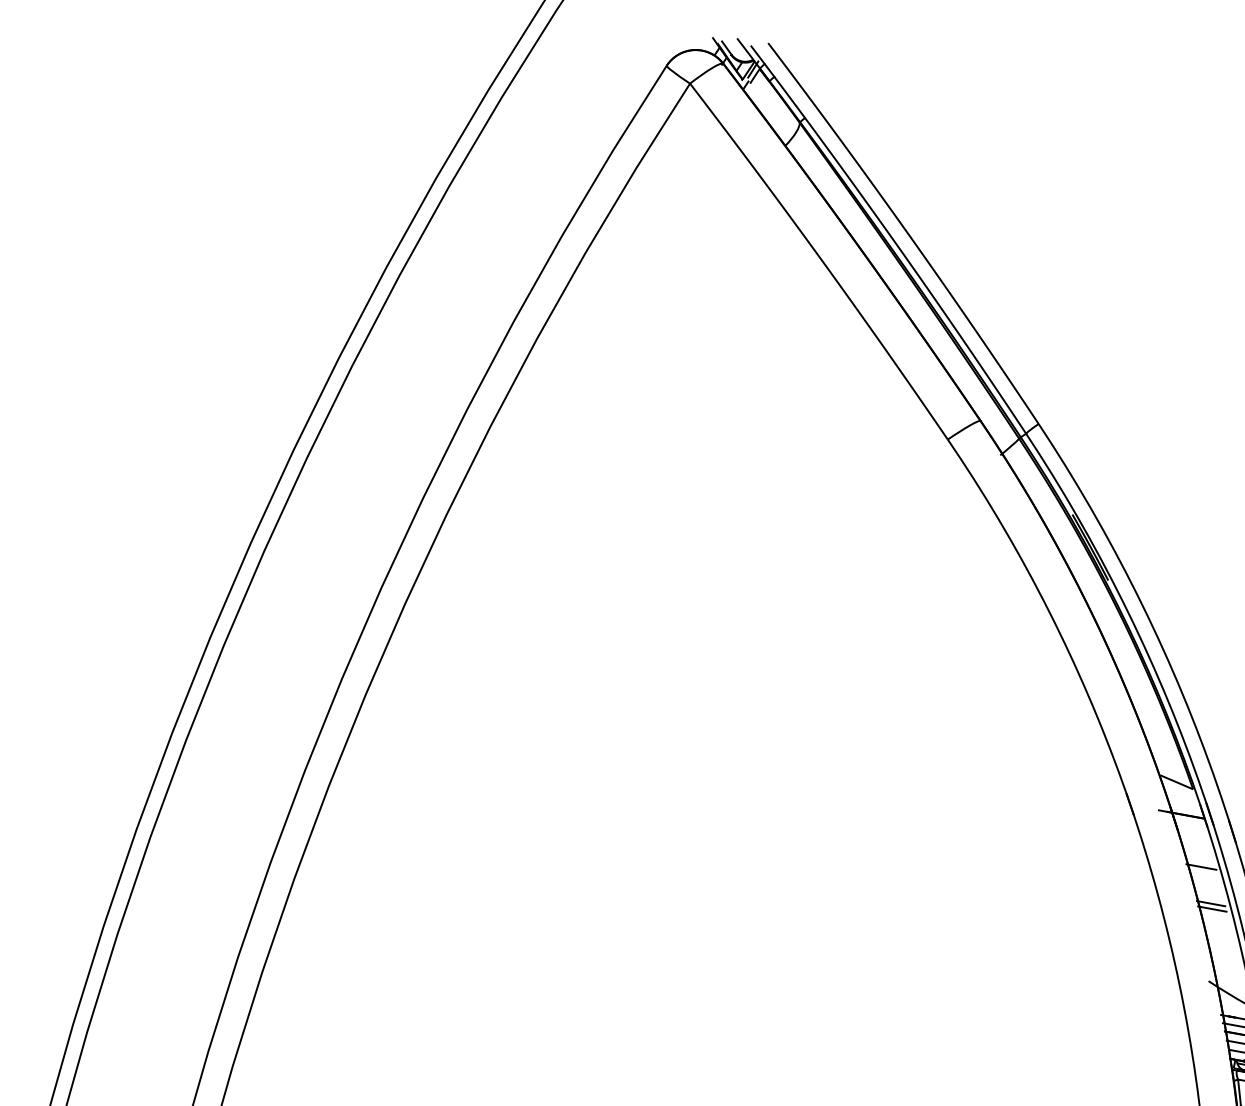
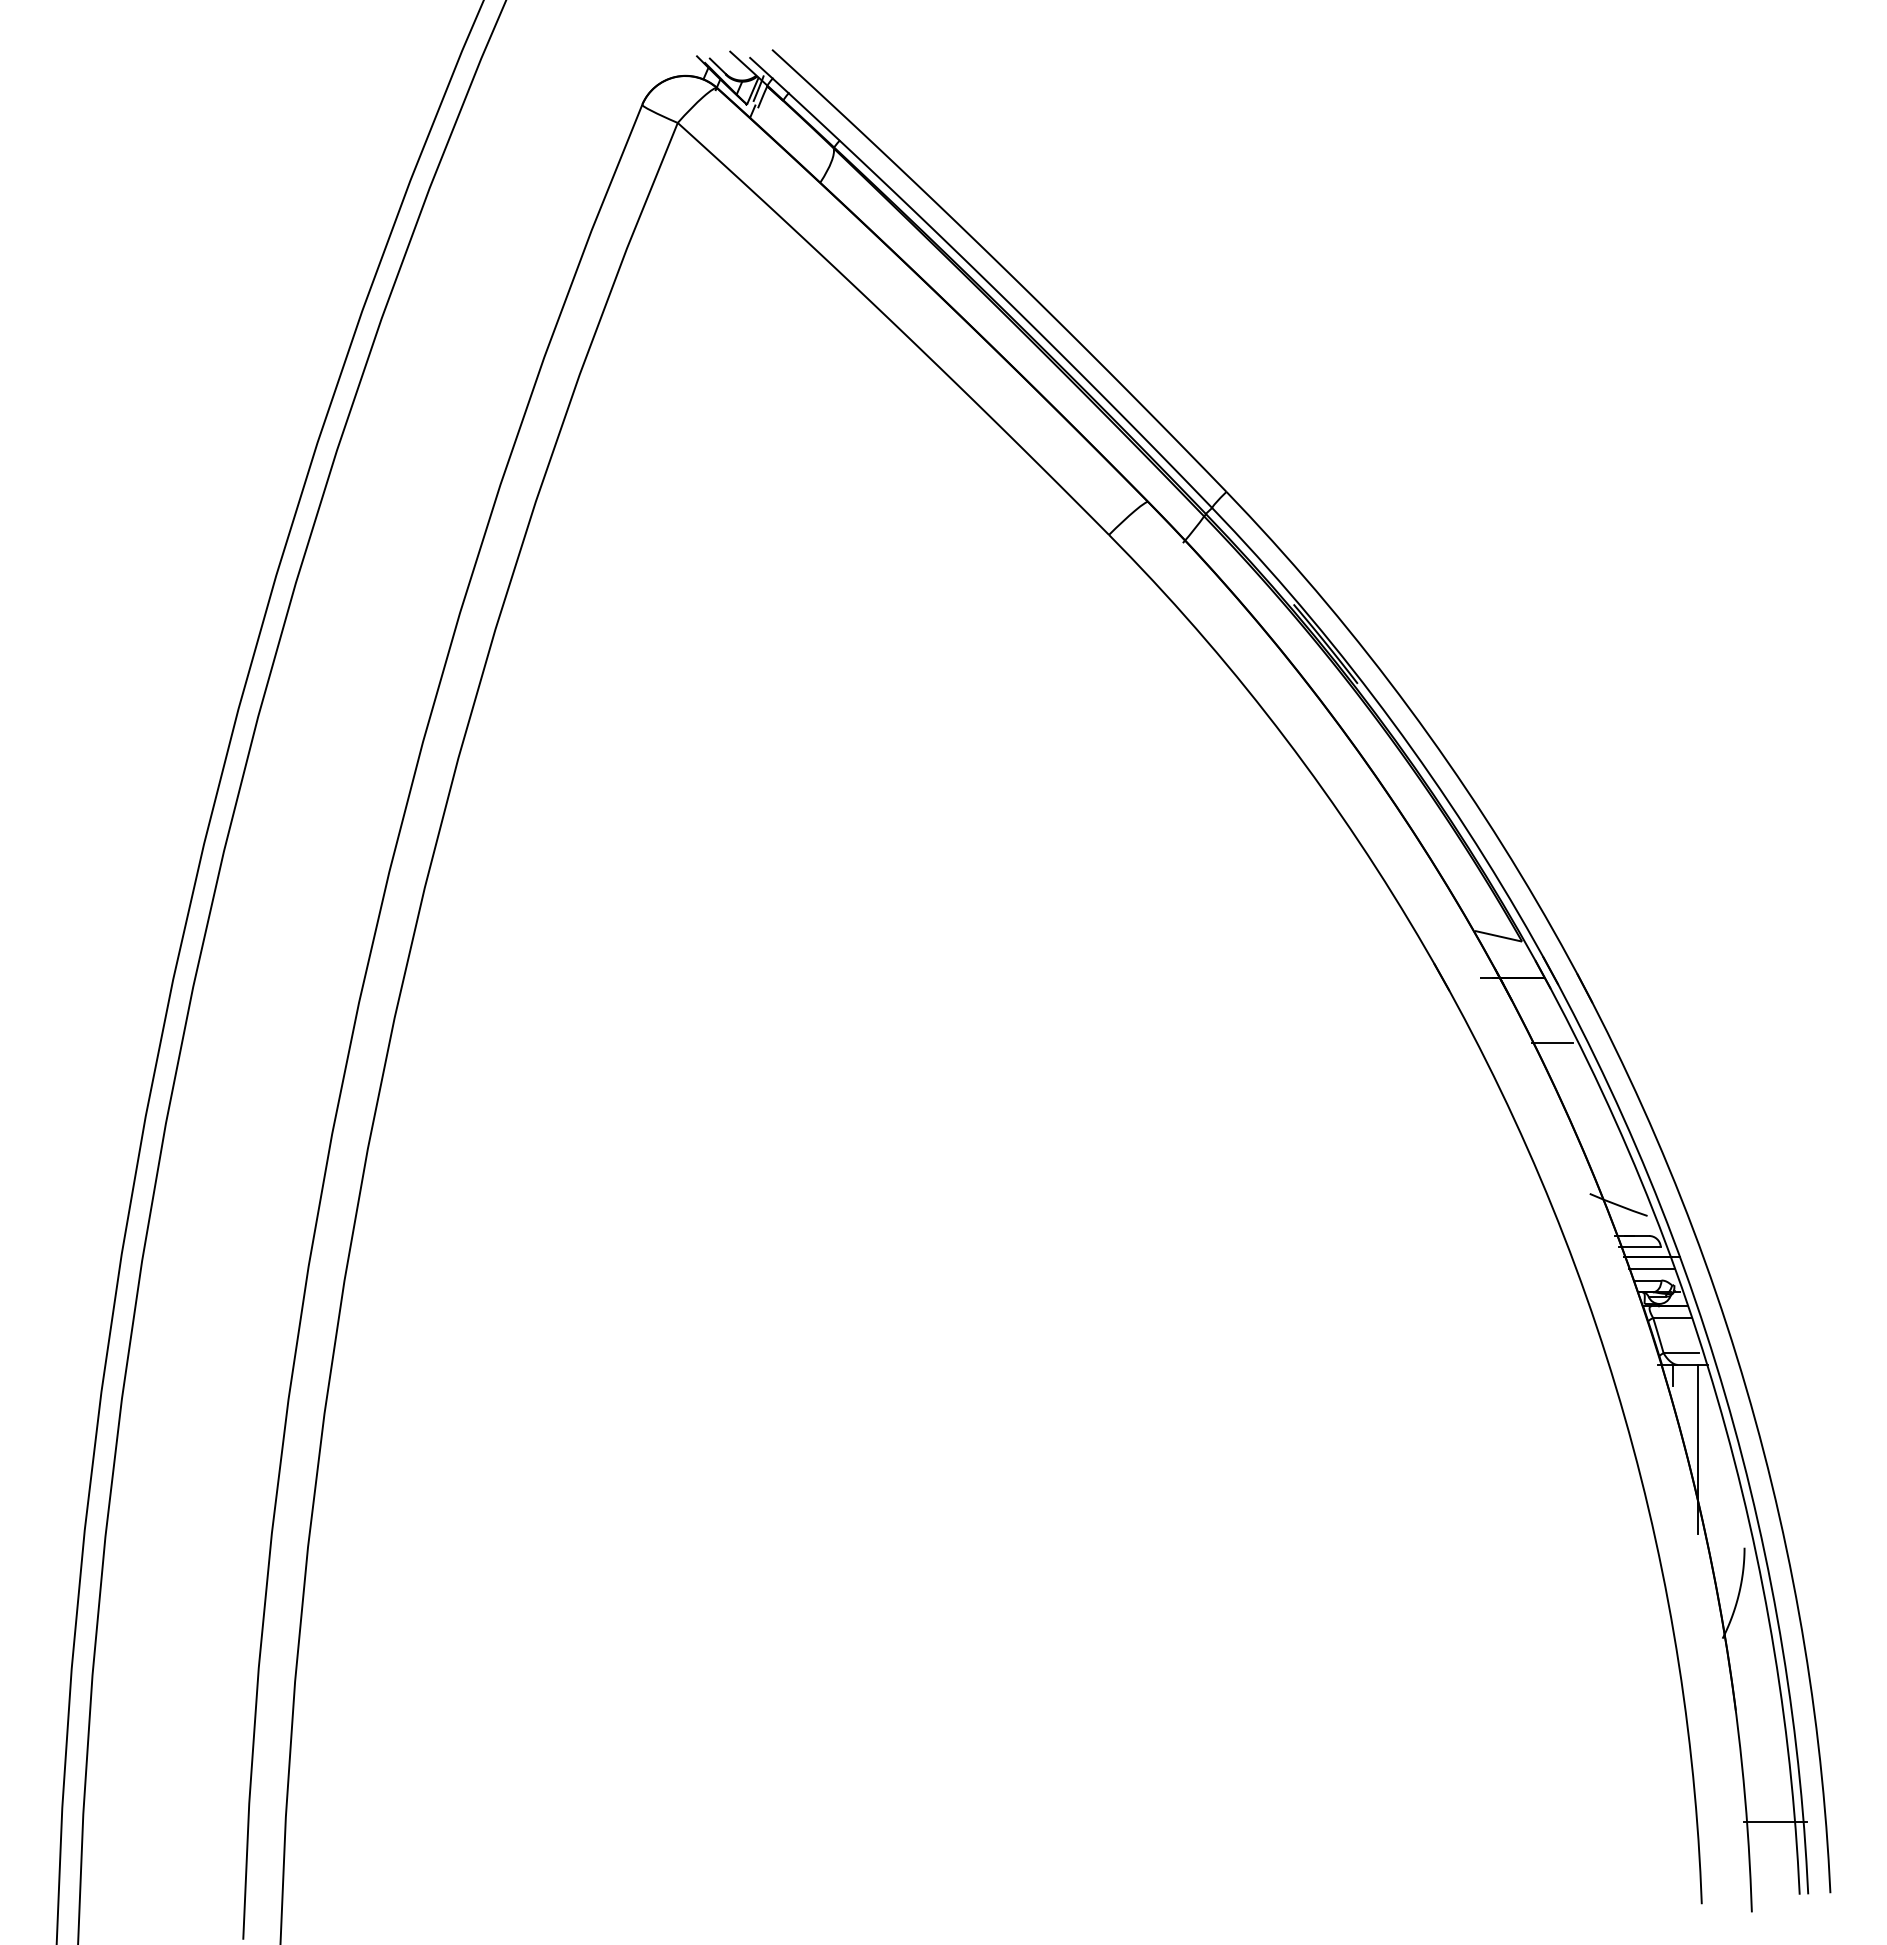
line: (1210, 903) -> (1573, 1089), removed
line: (1211, 908) -> (1576, 1096), removed

